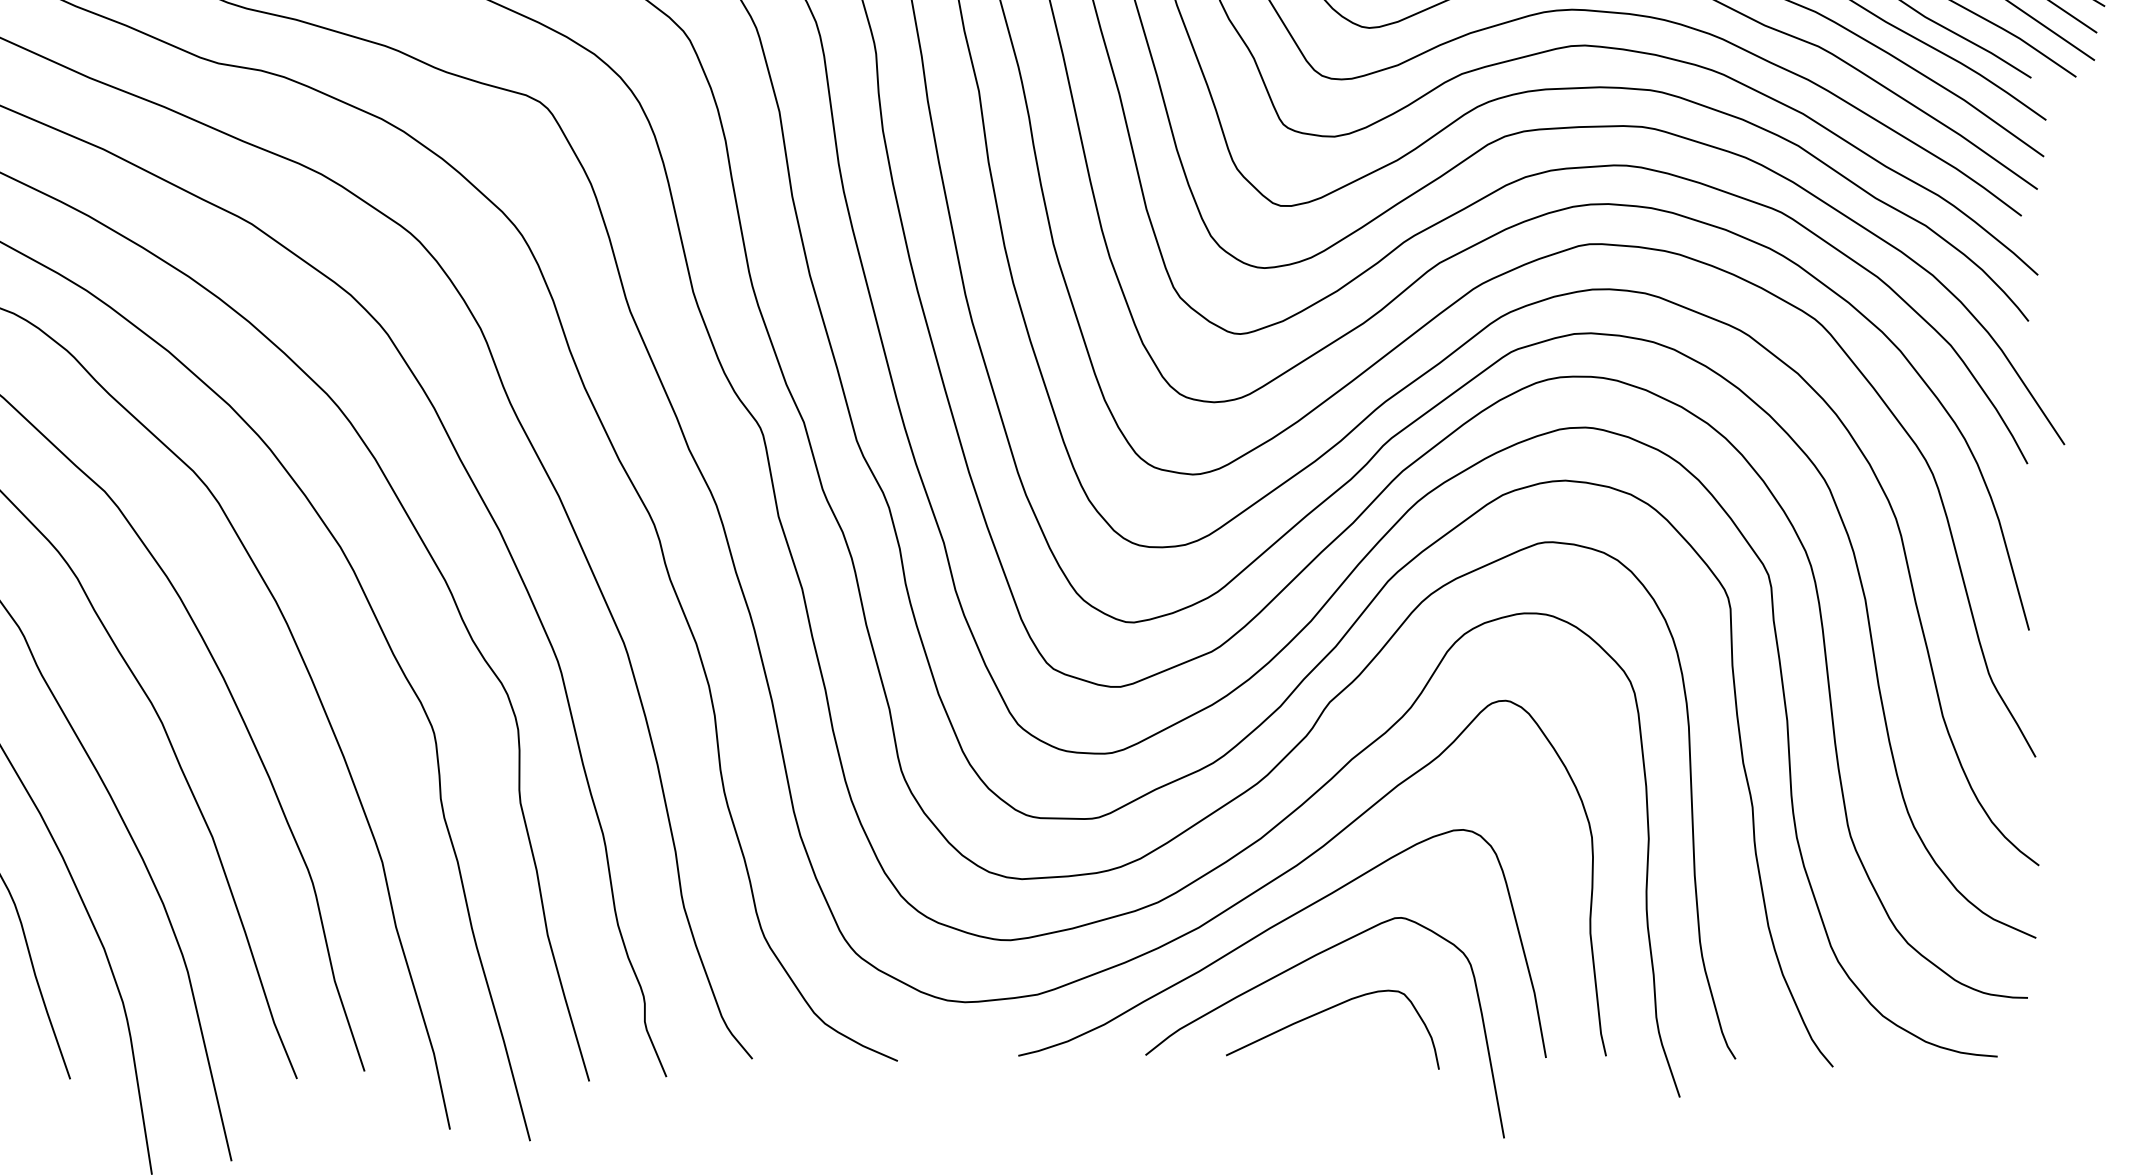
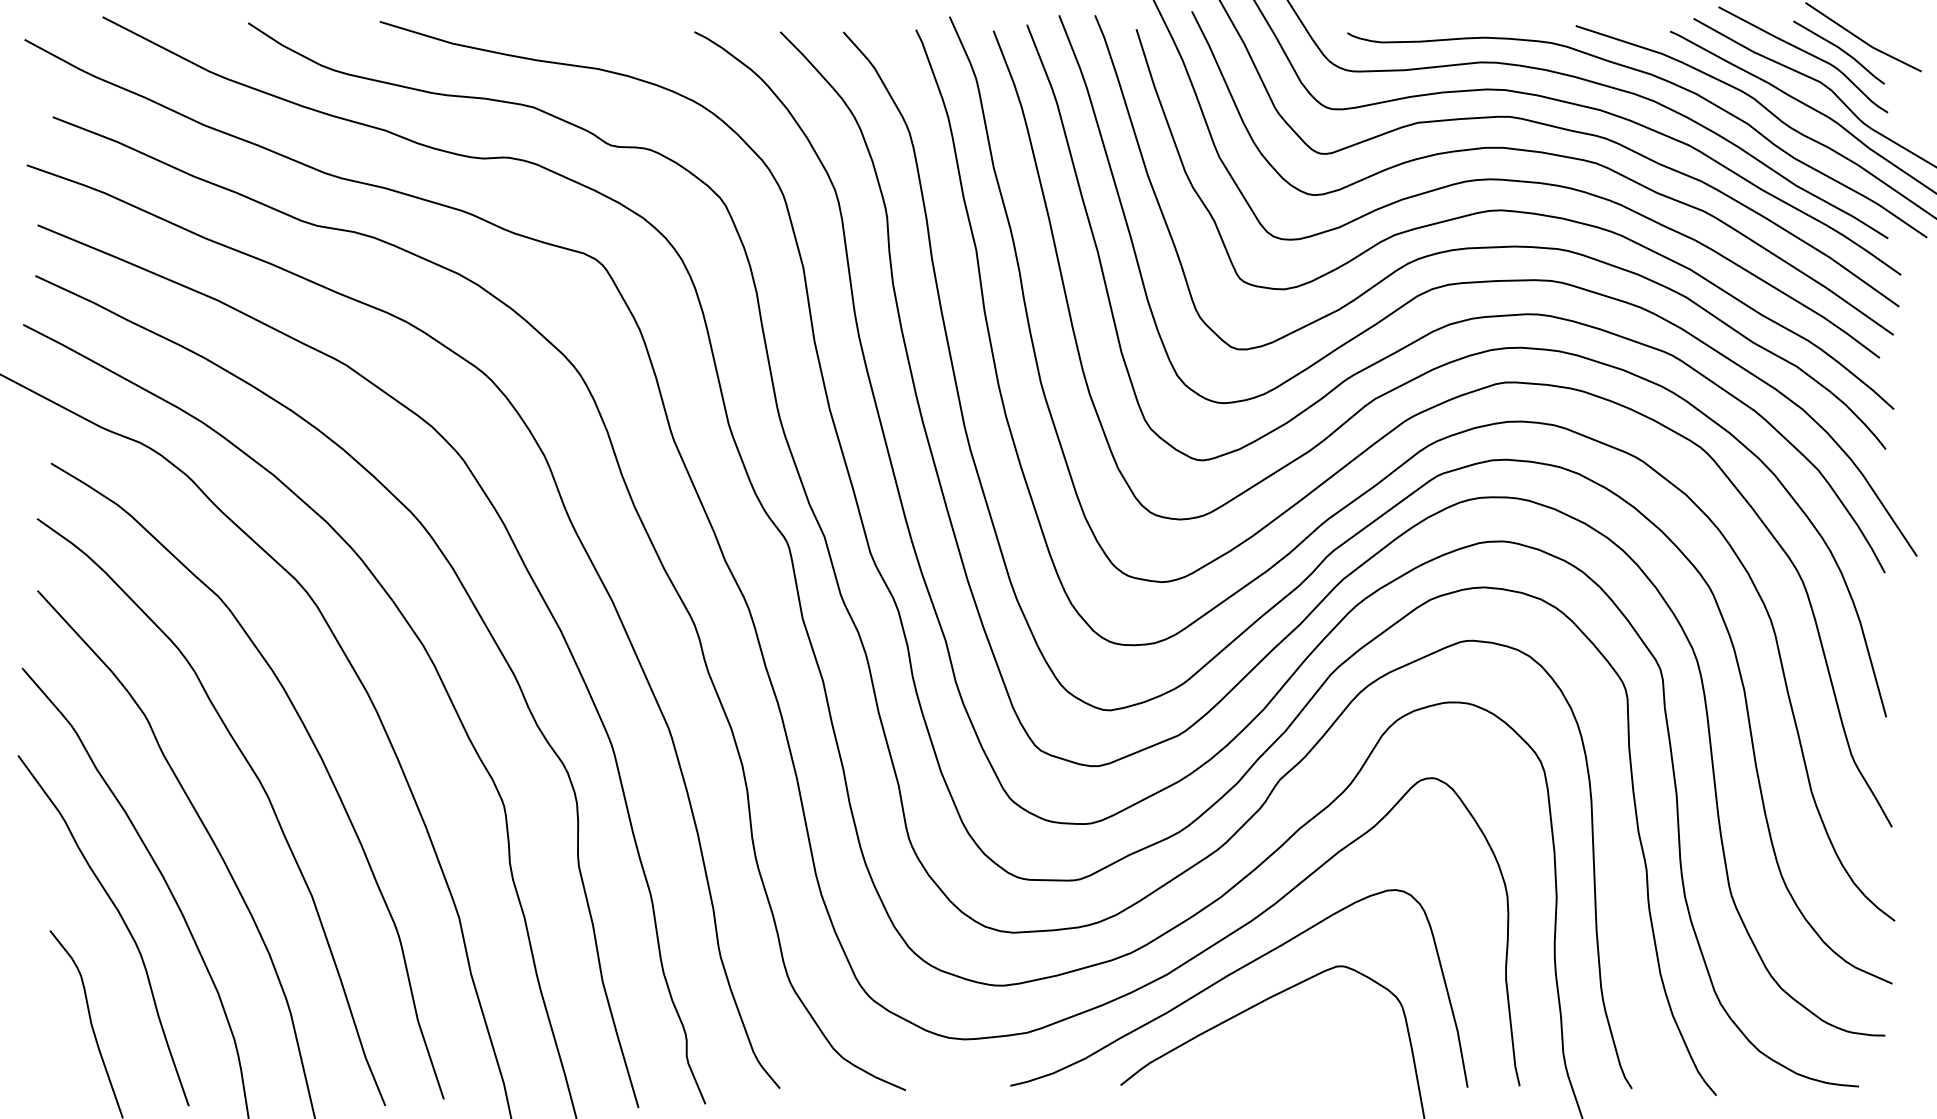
curve: (1323, 1012) -> (1274, 1048), removed

